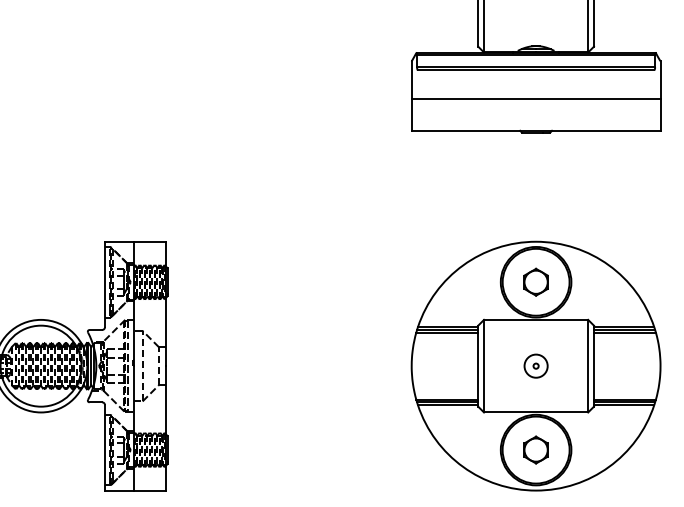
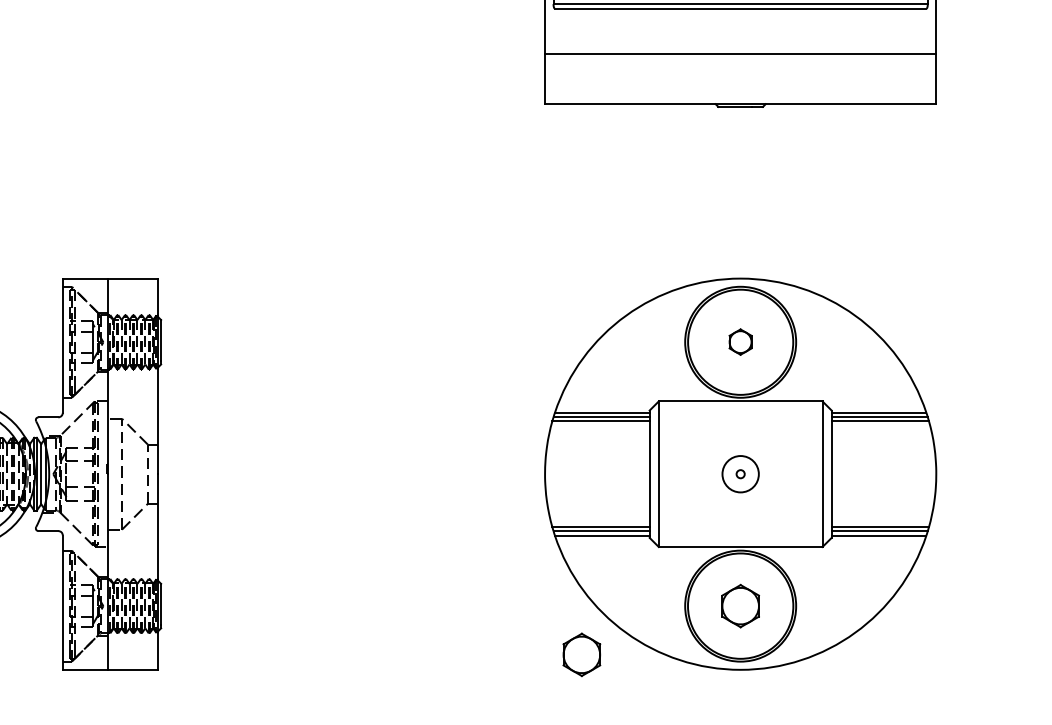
part: (535, 281) -> (739, 341), size x0.6
part: (434, 480) -> (580, 653), added

